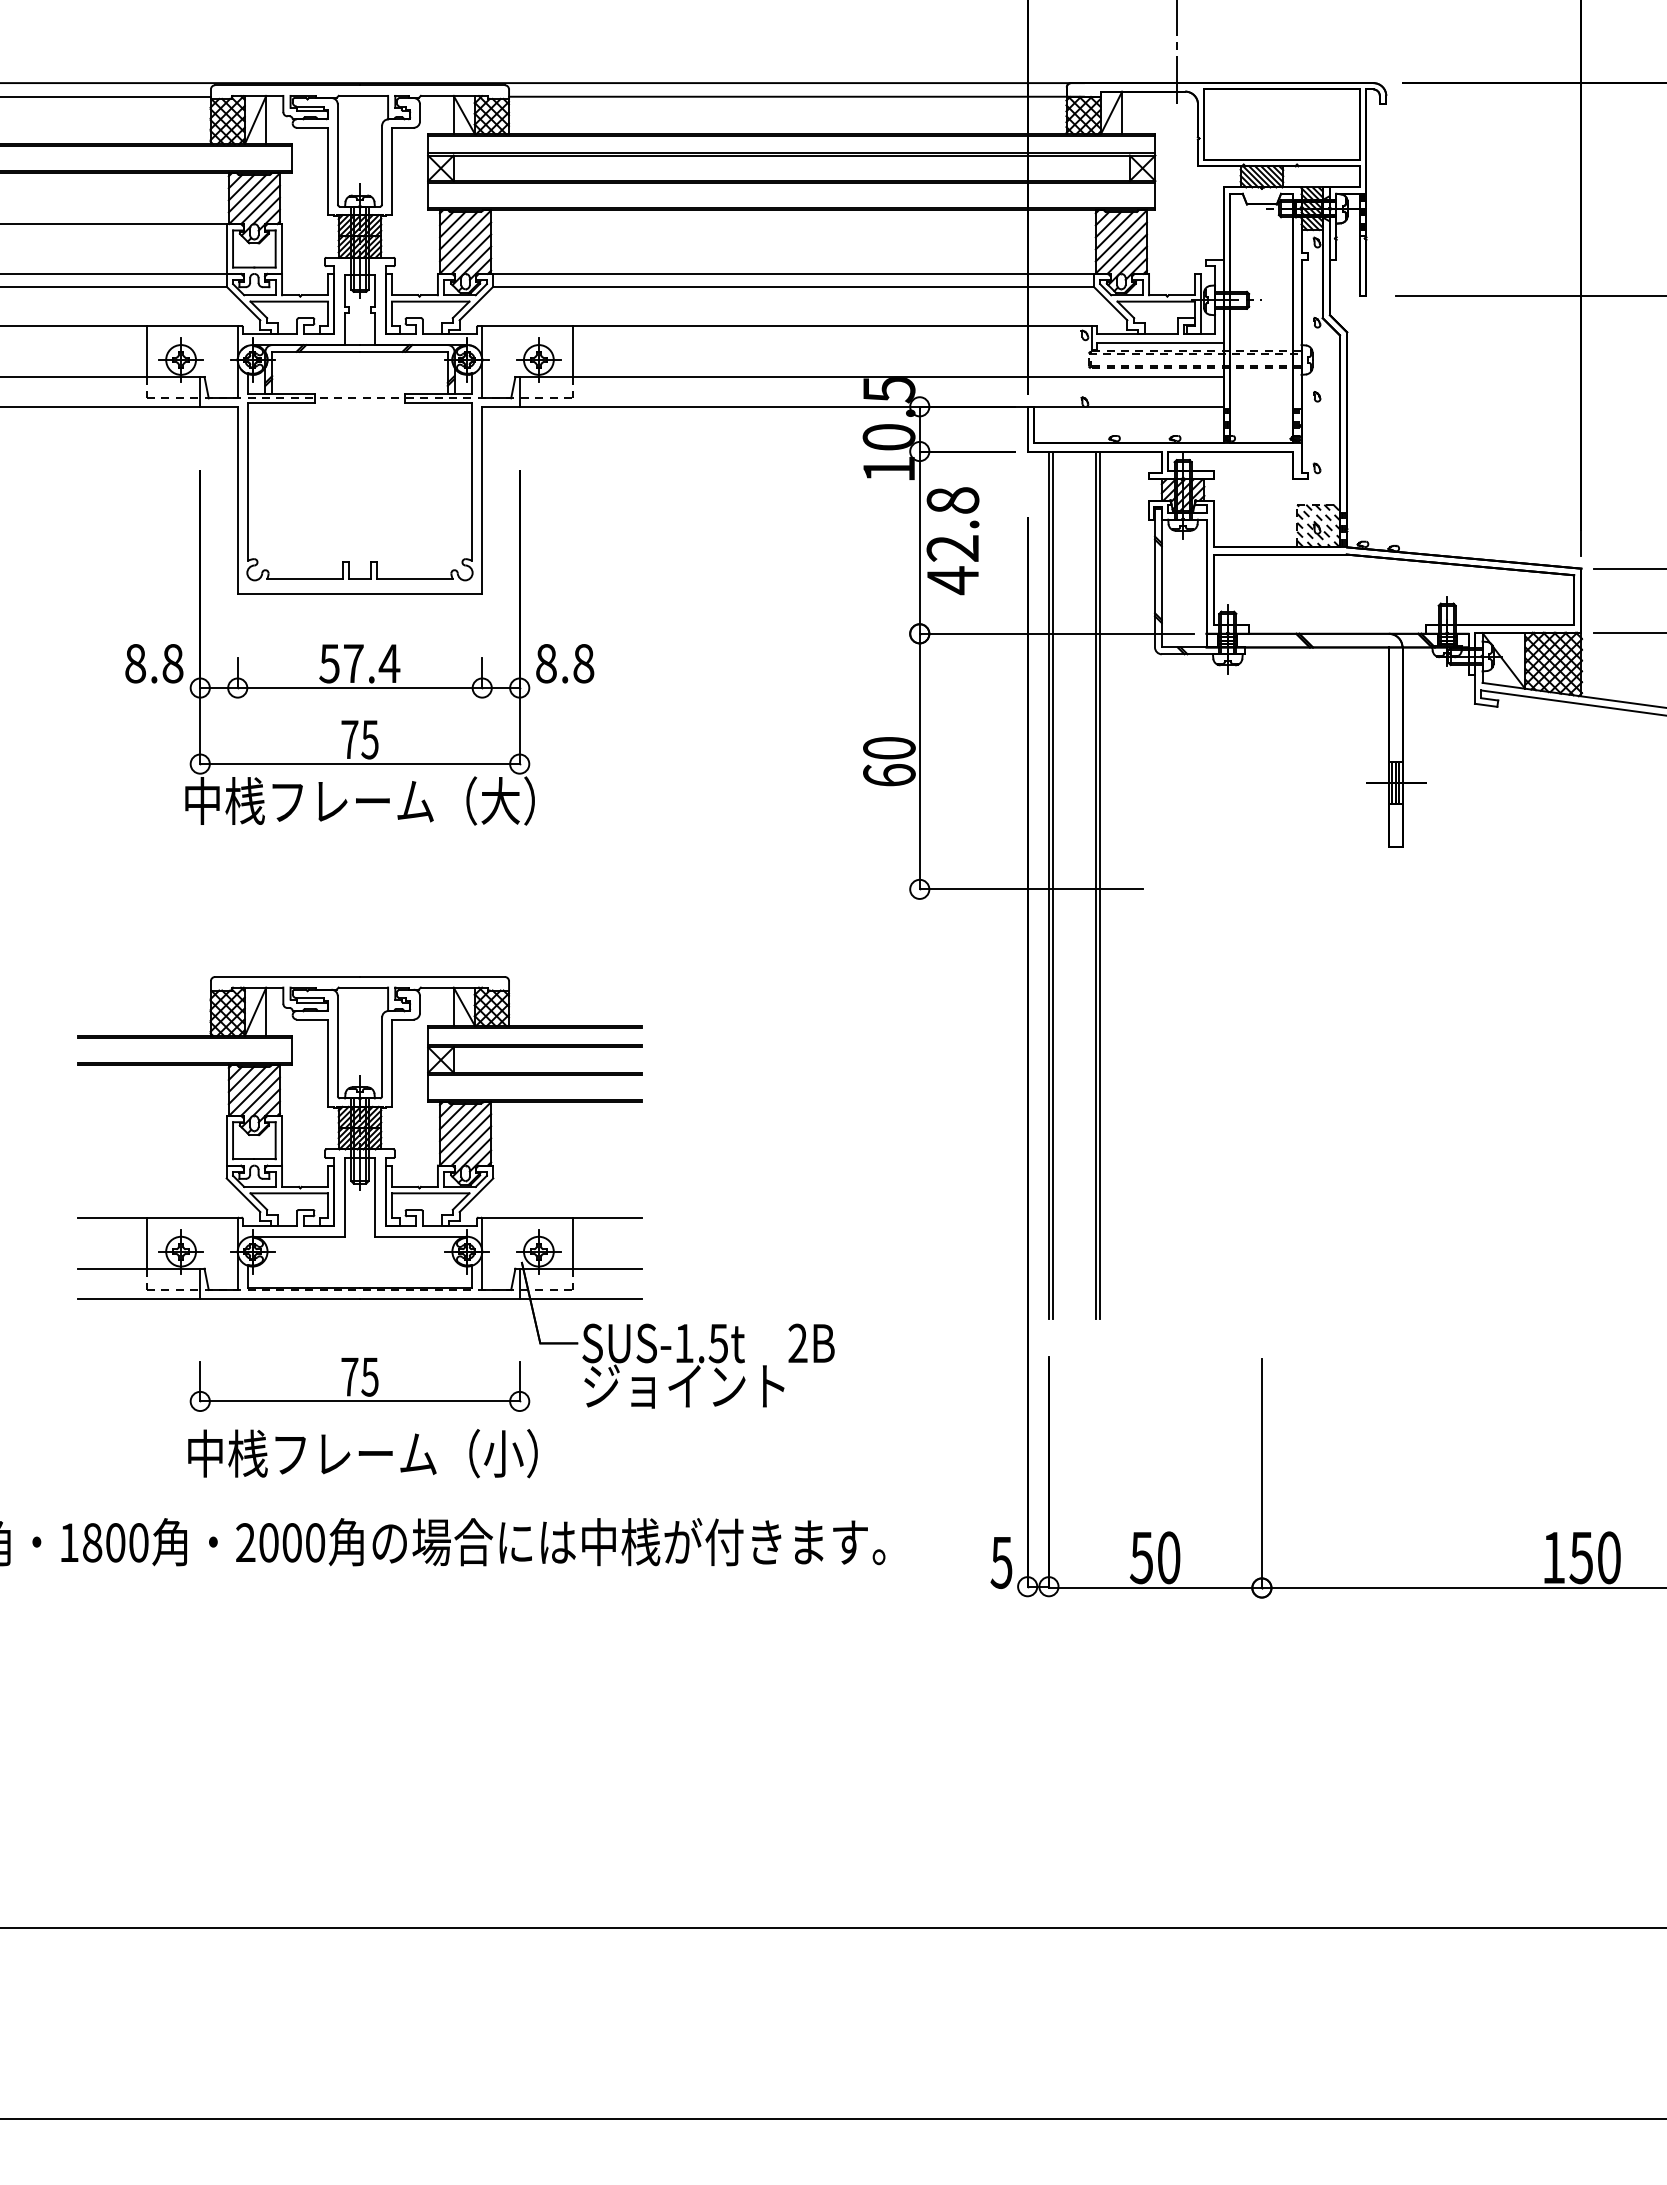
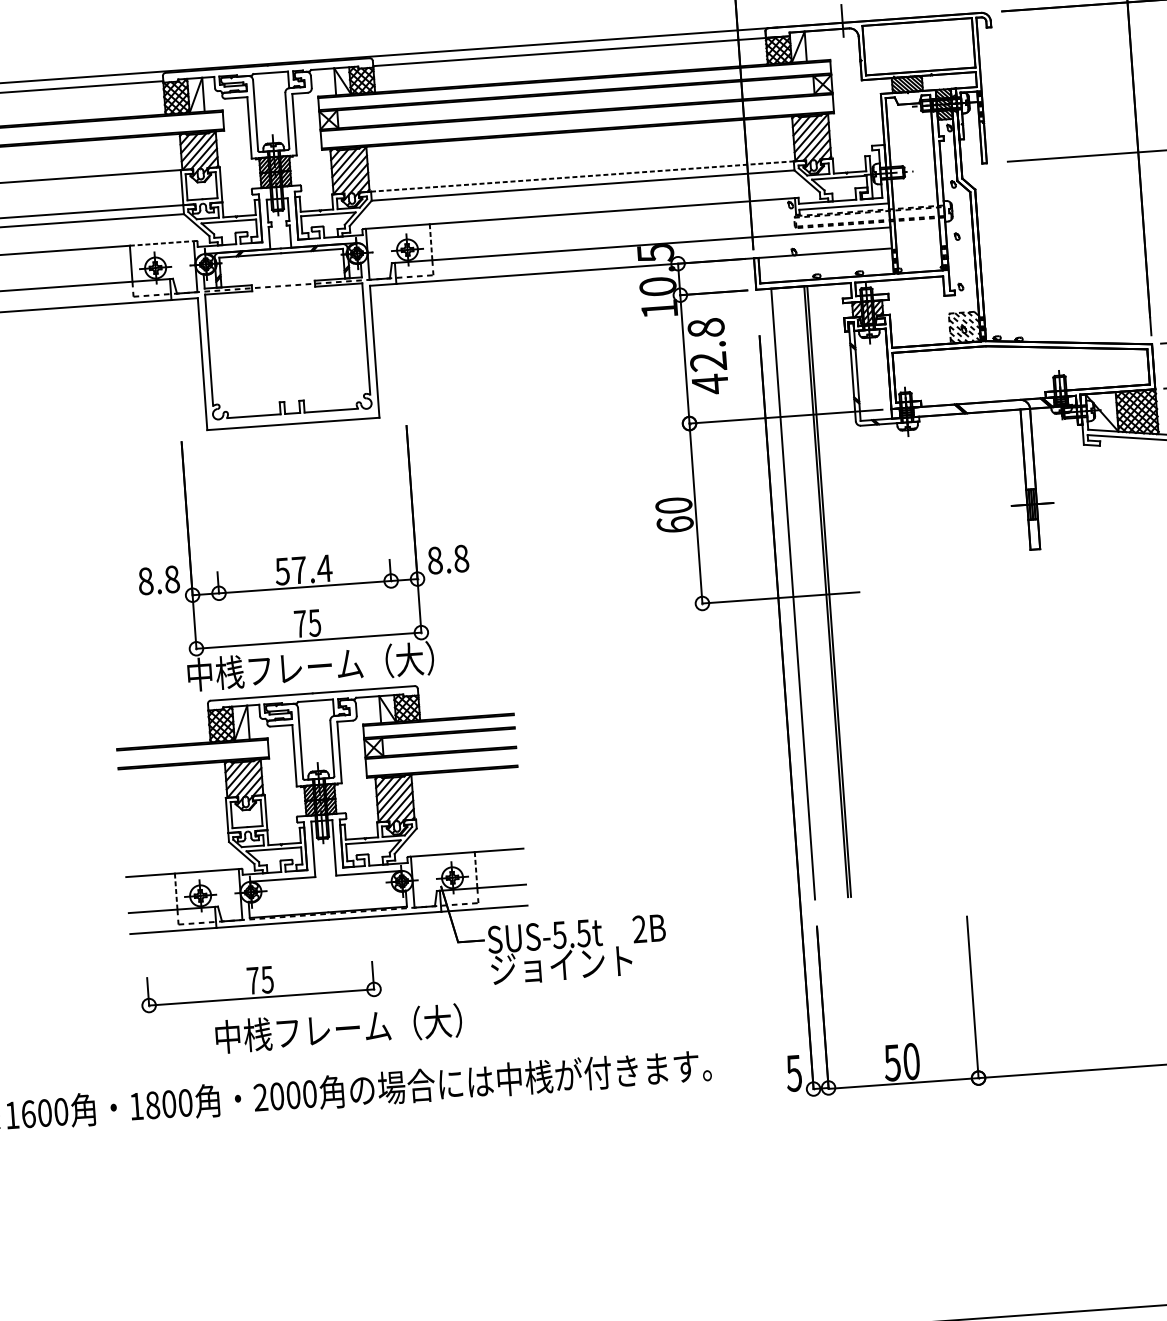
line: (793, 273) -> (582, 176), solid -> dashed
line: (192, 325) -> (161, 243), solid -> dashed
line: (572, 351) -> (430, 242), solid -> dashed
part: (359, 647) -> (302, 558), moved
line: (1053, 885) -> (796, 594), removed
line: (147, 1243) -> (176, 891), solid -> dashed
line: (572, 1243) -> (475, 870), solid -> dashed
text: (683, 1343) -> (558, 935), SUS-1.5t -> SUS-5.5t
part: (359, 1384) -> (260, 985), moved
text: (503, 1453) -> (437, 1021), 中桟フレーム（小） -> 中桟フレーム（大）

